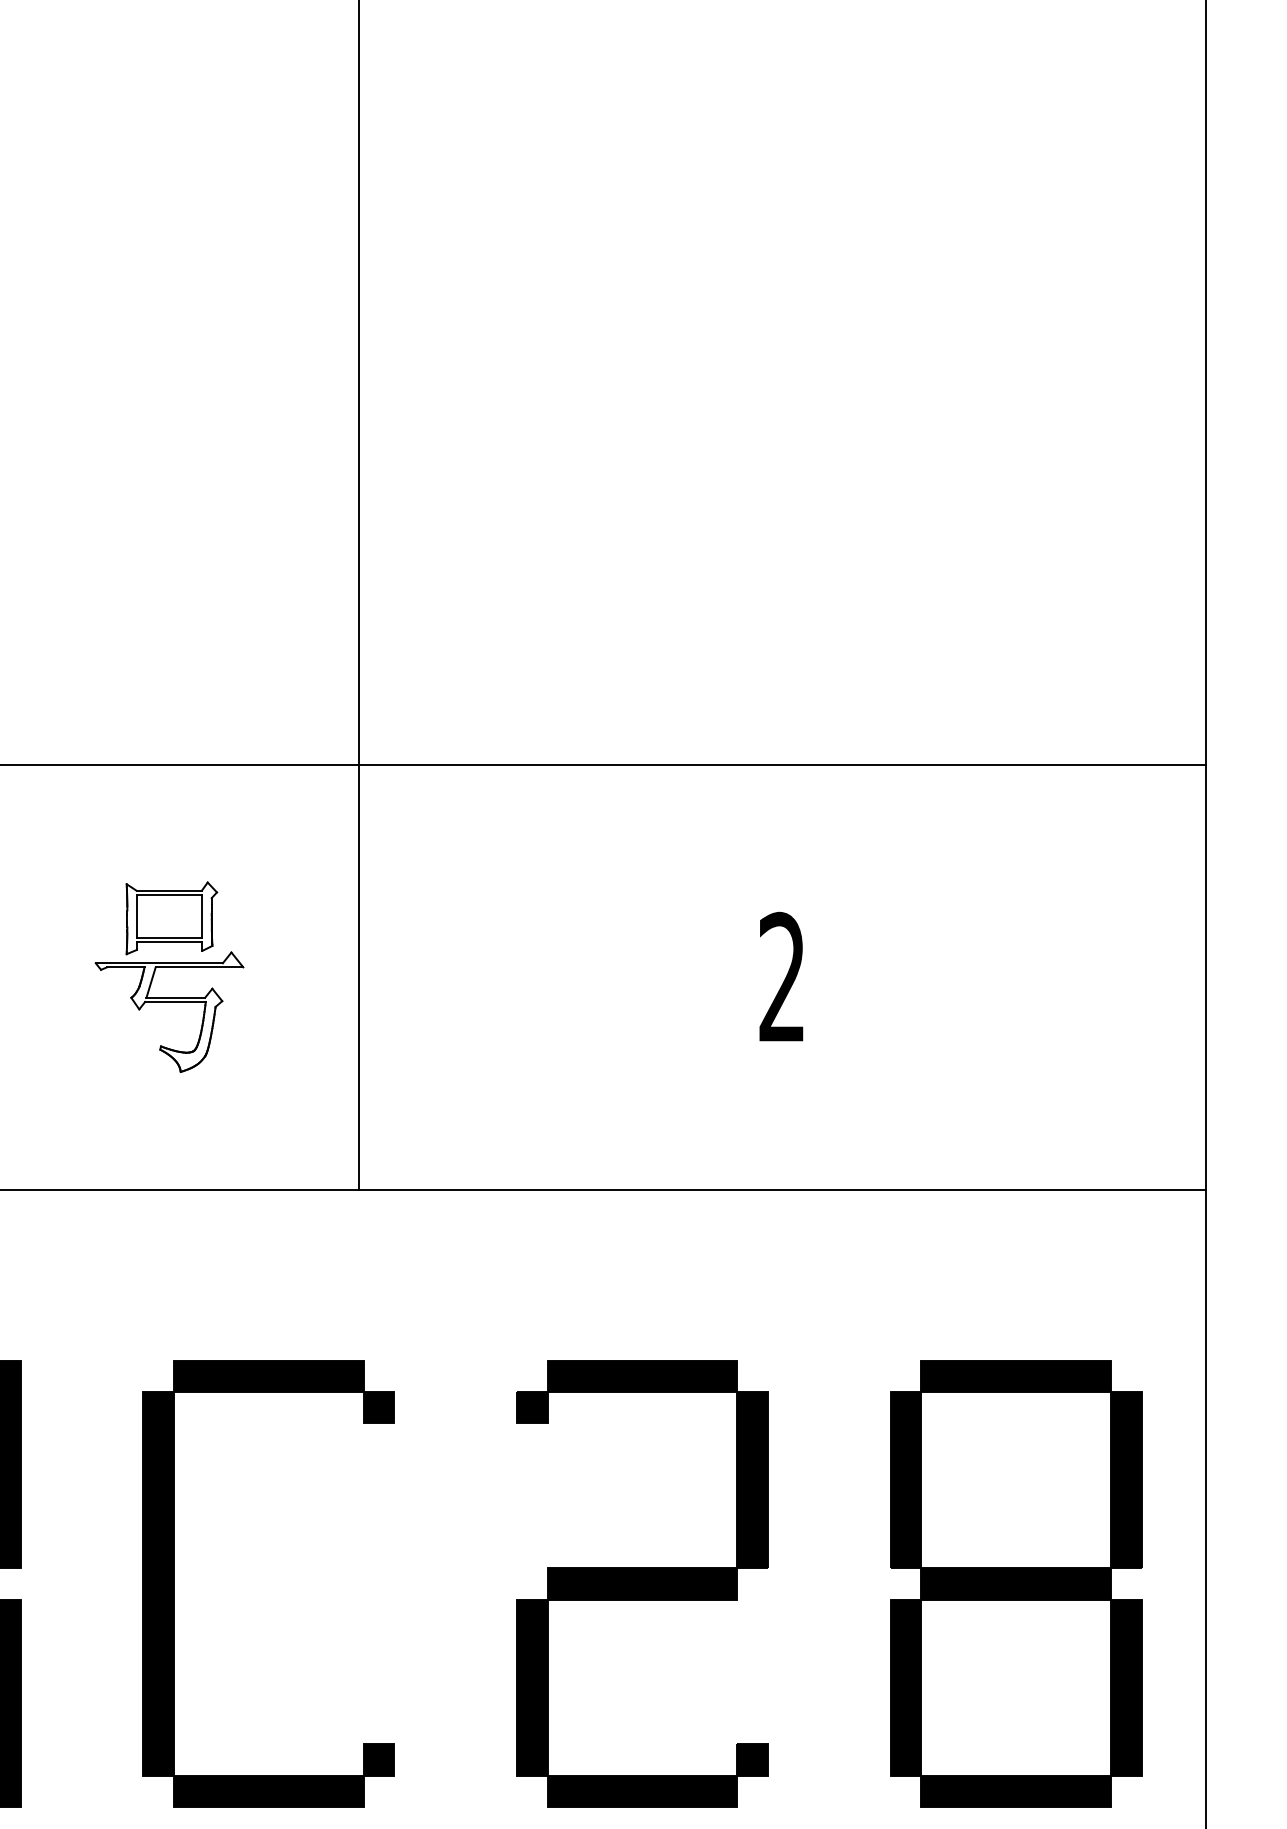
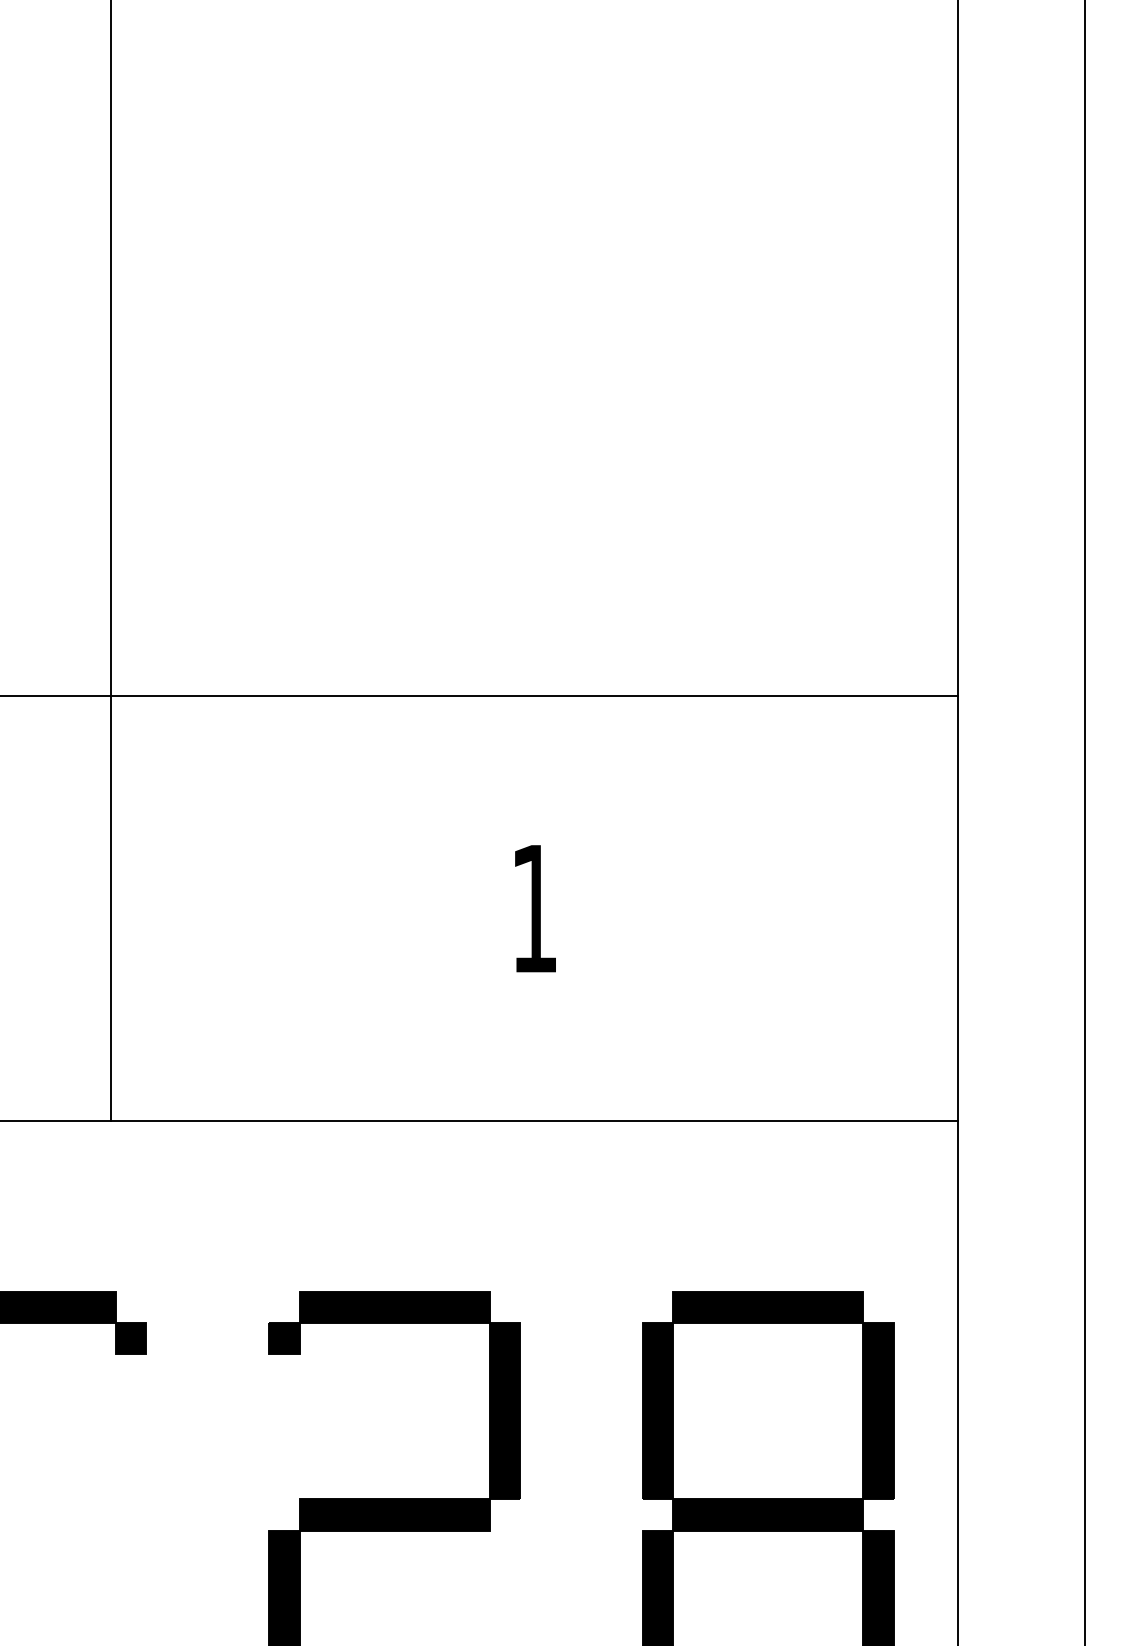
text: (781, 976) -> (533, 907), 2 -> 1

